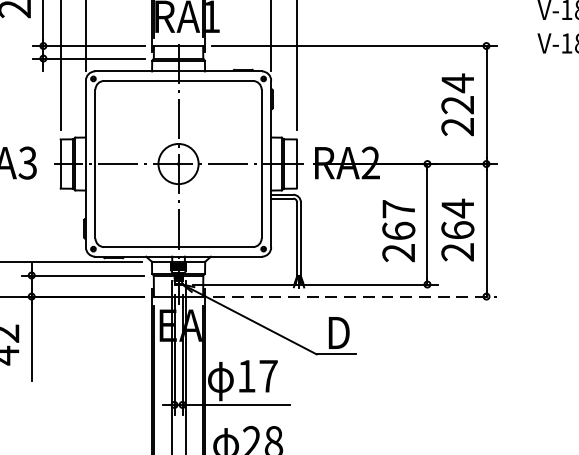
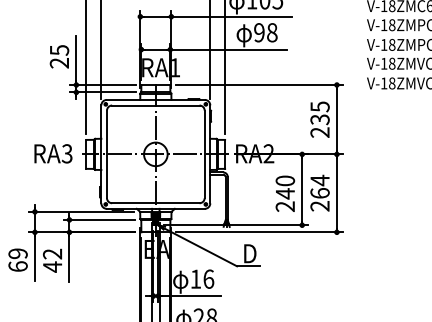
text: (456, 94) -> (319, 113), 224 -> 235
text: (399, 220) -> (285, 187), 267 -> 240
line: (356, 296) -> (260, 232), dashed -> solid
text: (268, 375) -> (208, 278), 17 -> 16

